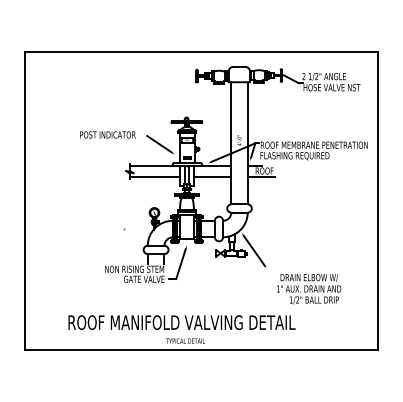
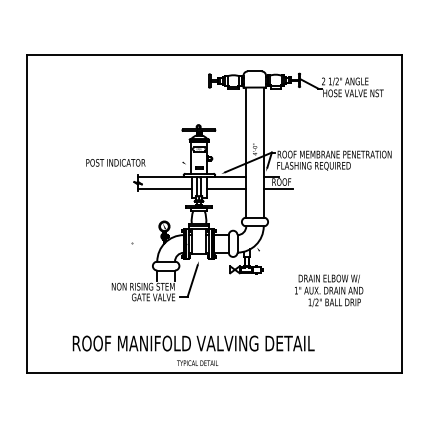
text: (107, 134) -> (115, 162), moved
line: (159, 144) -> (169, 153), removed
line: (254, 250) -> (270, 266), removed
text: (309, 289) -> (329, 291), moved

